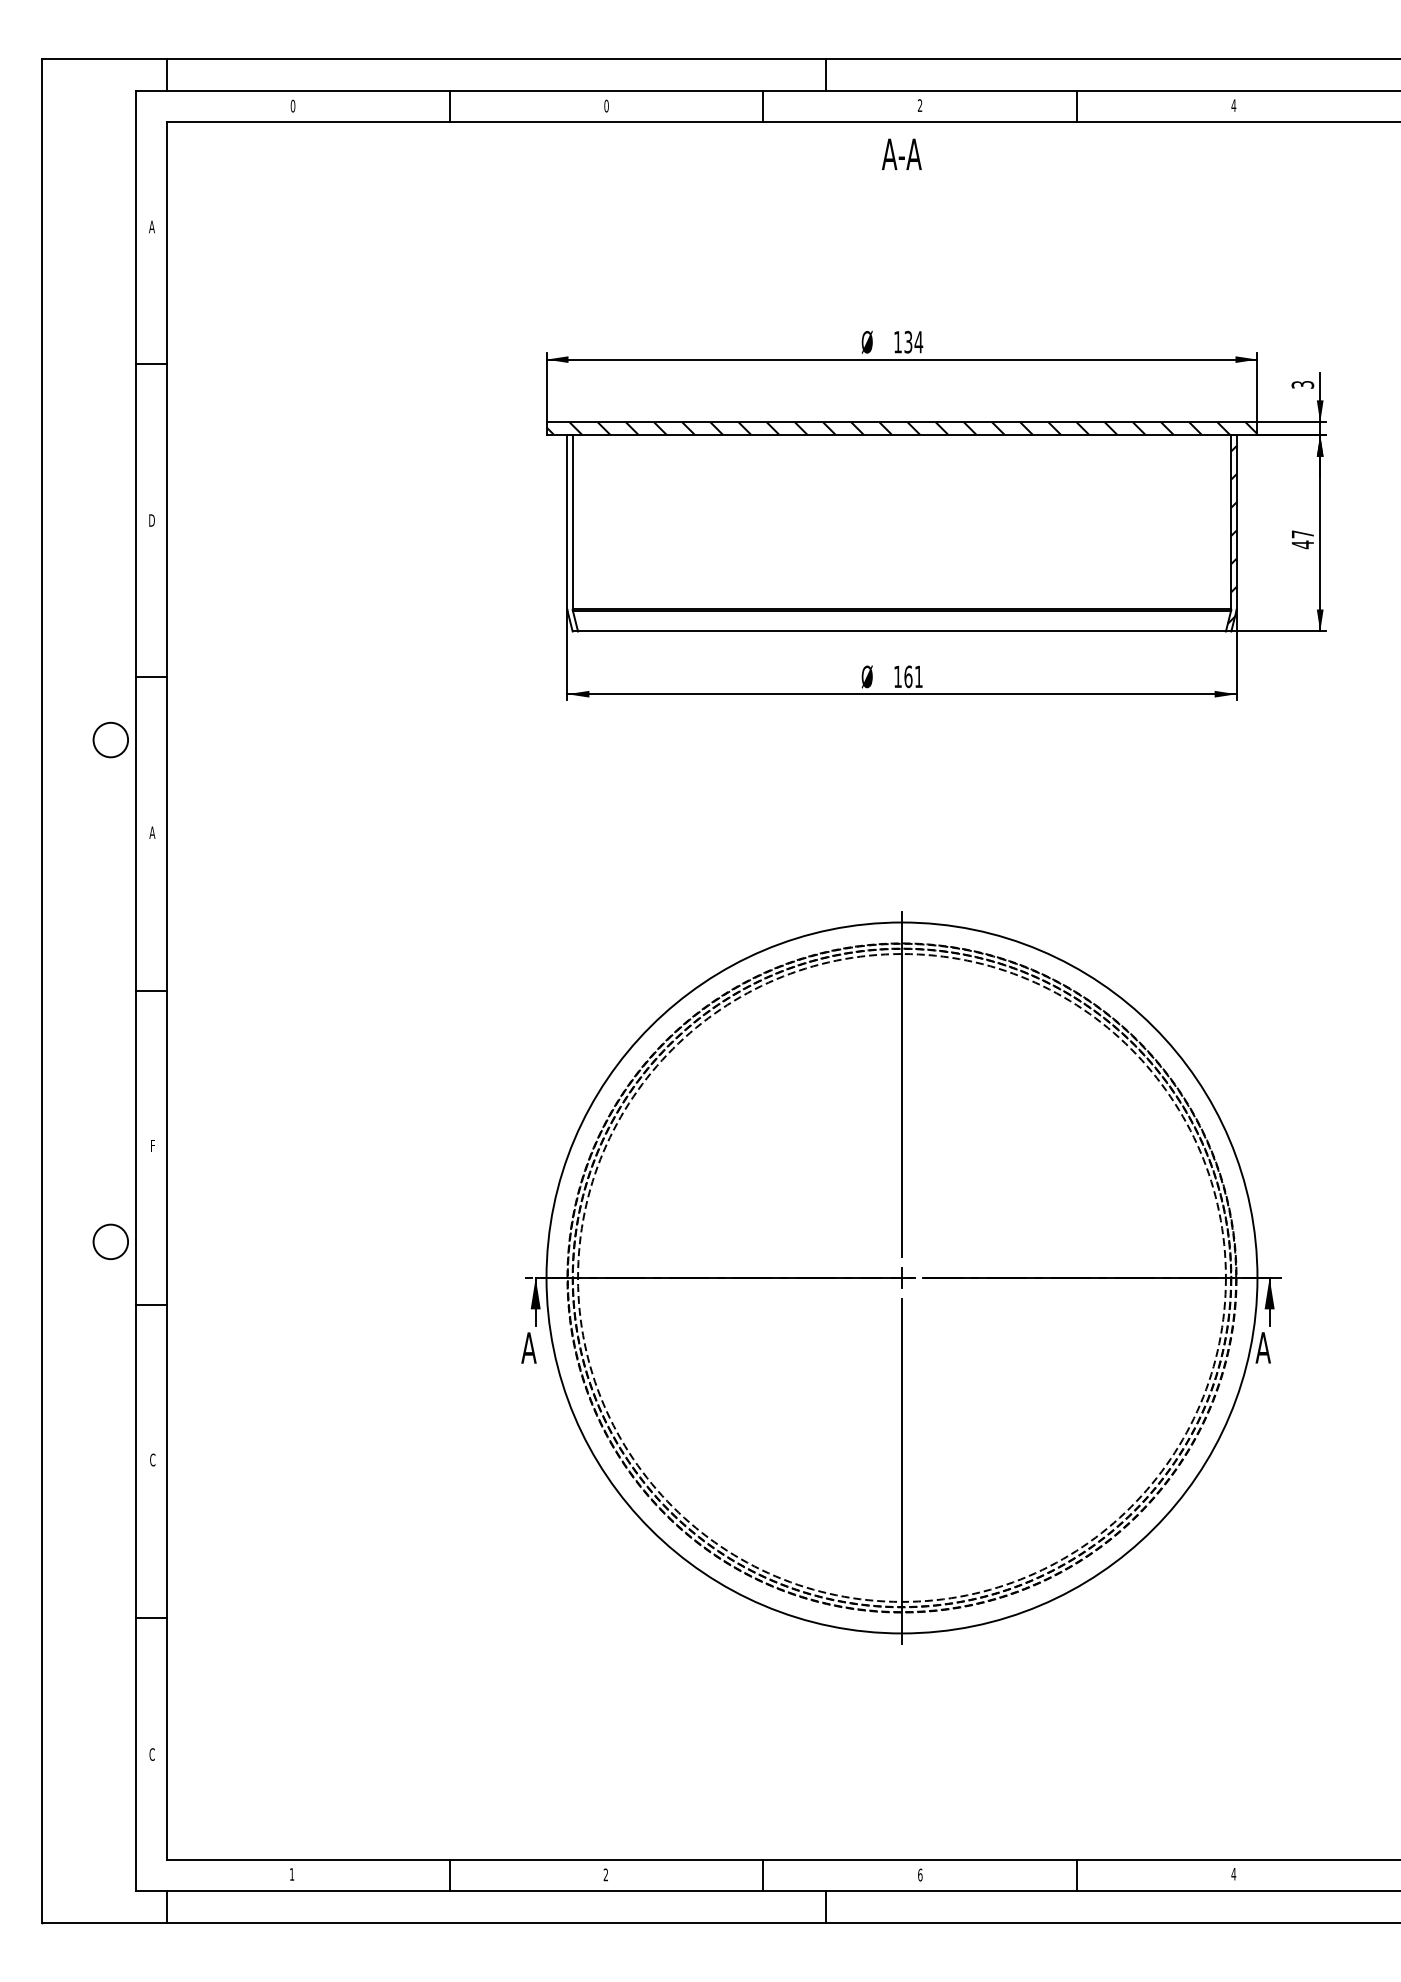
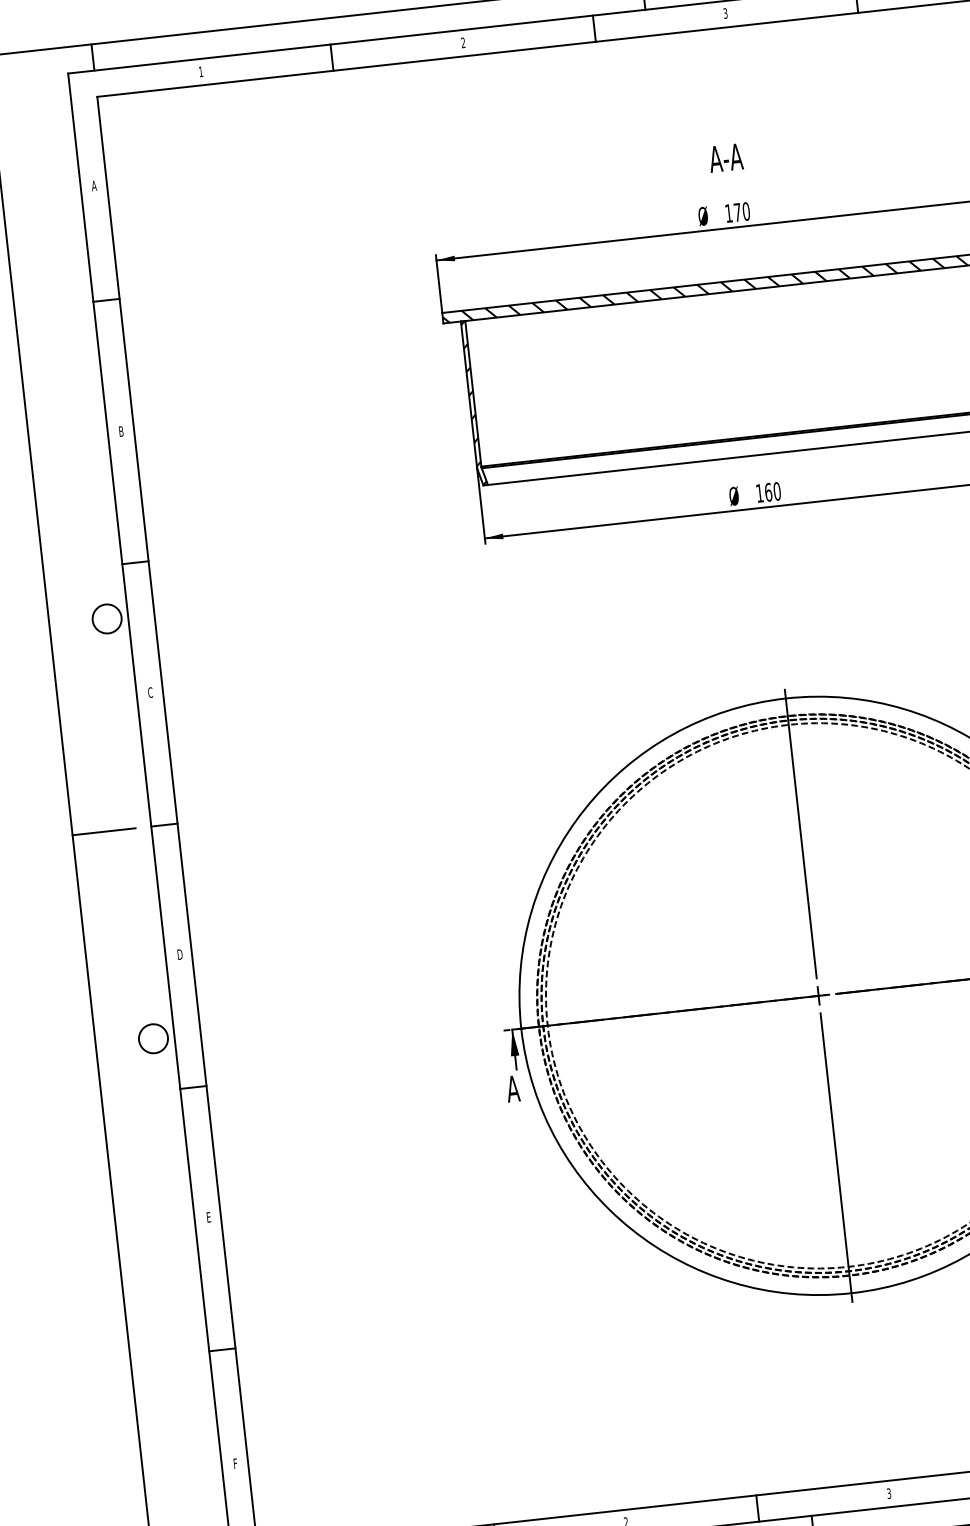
text: (292, 105) -> (200, 71), 0 -> 1
text: (606, 105) -> (463, 42), 0 -> 2
text: (920, 106) -> (725, 14), 2 -> 3
text: (901, 153) -> (725, 157), moved
text: (913, 342) -> (741, 212), 134 -> 170
text: (151, 520) -> (120, 431), D -> B
hatch: (571, 532) -> (473, 402), added
text: (918, 676) -> (776, 491), 161 -> 160
text: (152, 832) -> (150, 692), A -> C
line: (79, 990) -> (104, 831), added
text: (153, 1145) -> (180, 954), F -> D
text: (152, 1459) -> (208, 1216), C -> E
text: (151, 1754) -> (234, 1463), C -> F
text: (920, 1874) -> (889, 1493), 6 -> 3

